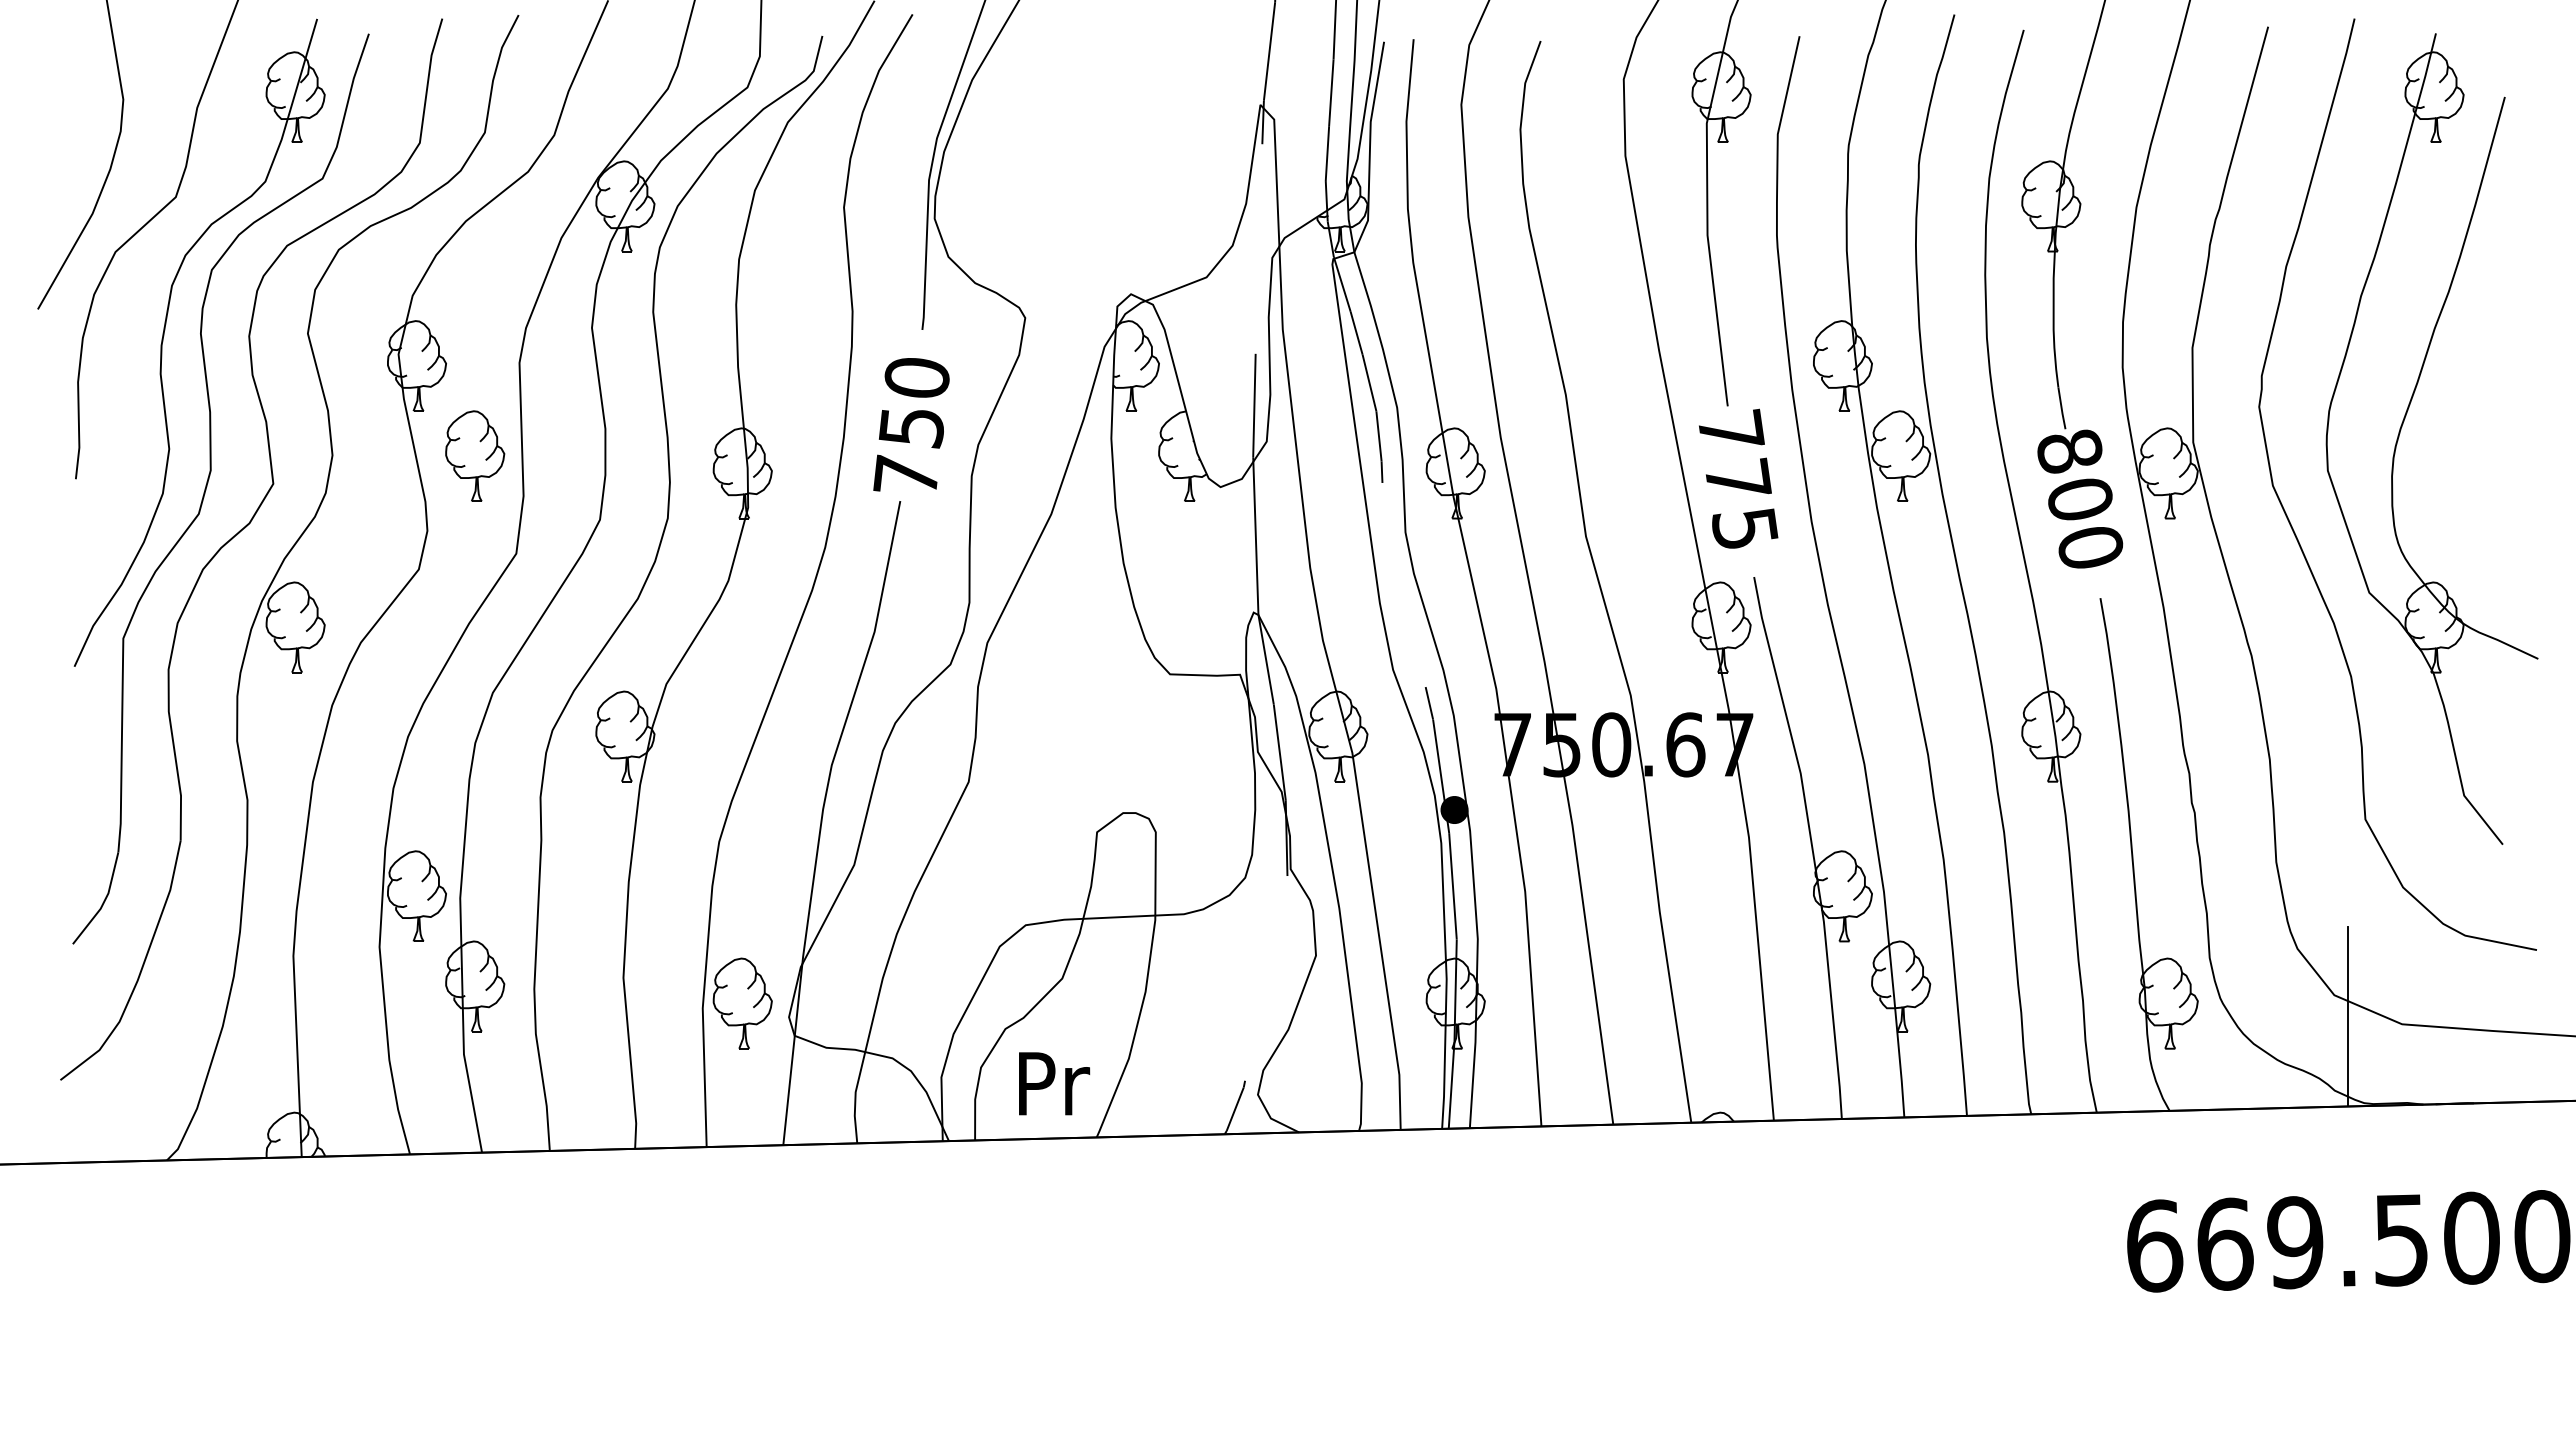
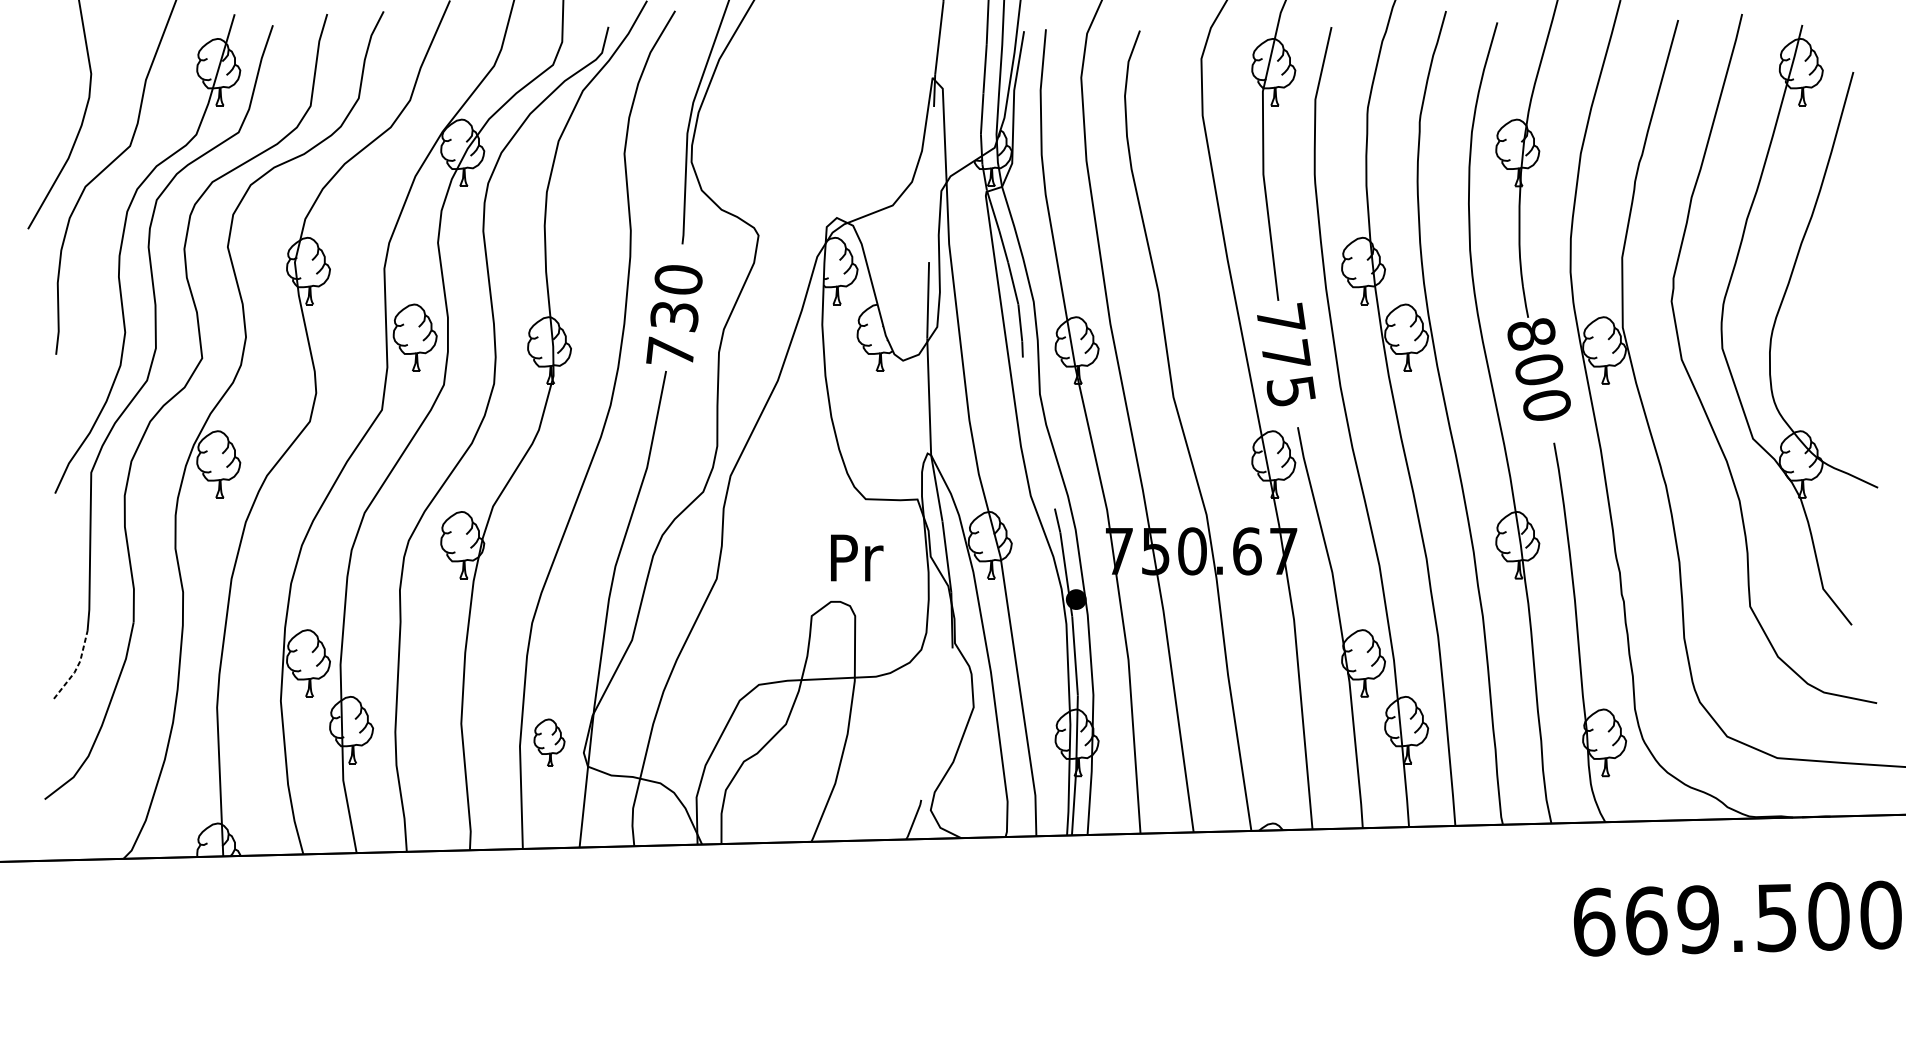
text: (910, 428) -> (673, 317), 750 -> 730
part: (475, 455) -> (415, 337), moved
line: (104, 901) -> (77, 667), solid -> dashed
part: (742, 1003) -> (549, 742), size x0.7
line: (2347, 1016) -> (1736, 752), removed
text: (1054, 1083) -> (857, 557), moved

